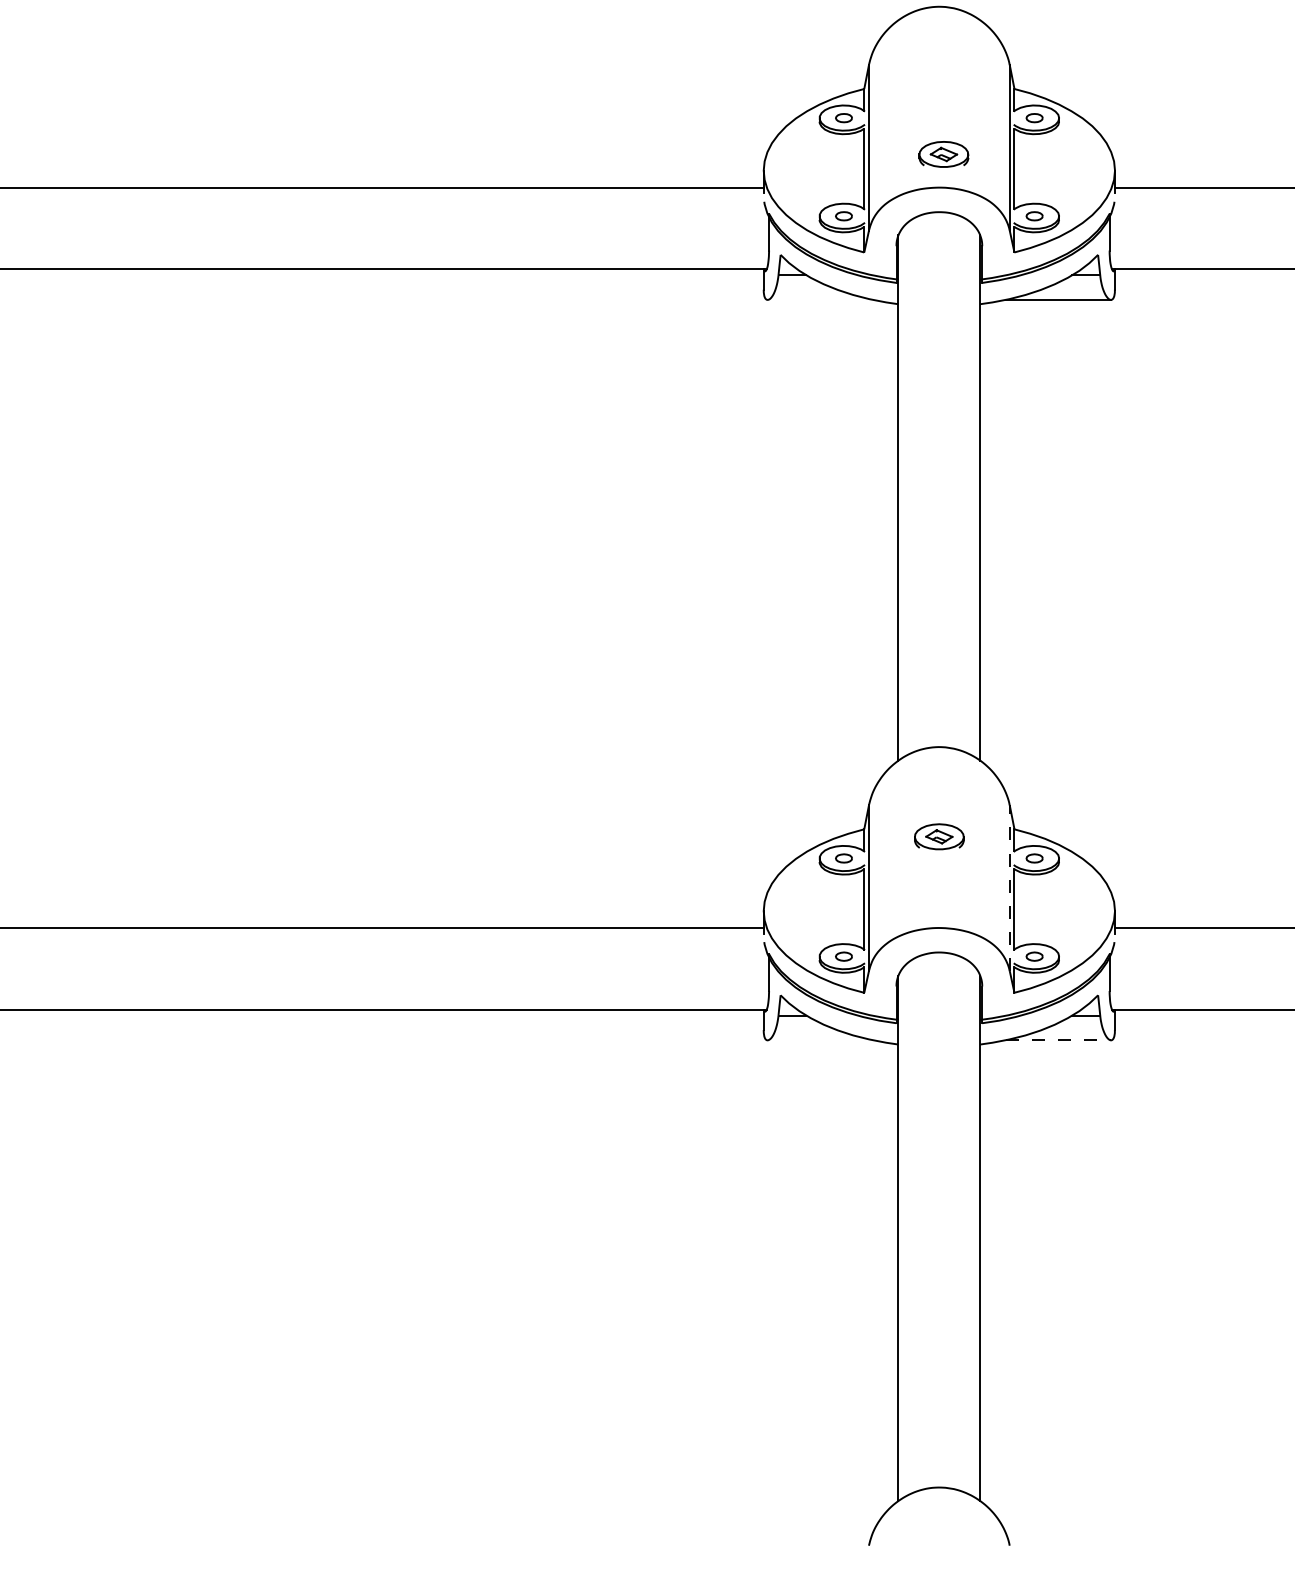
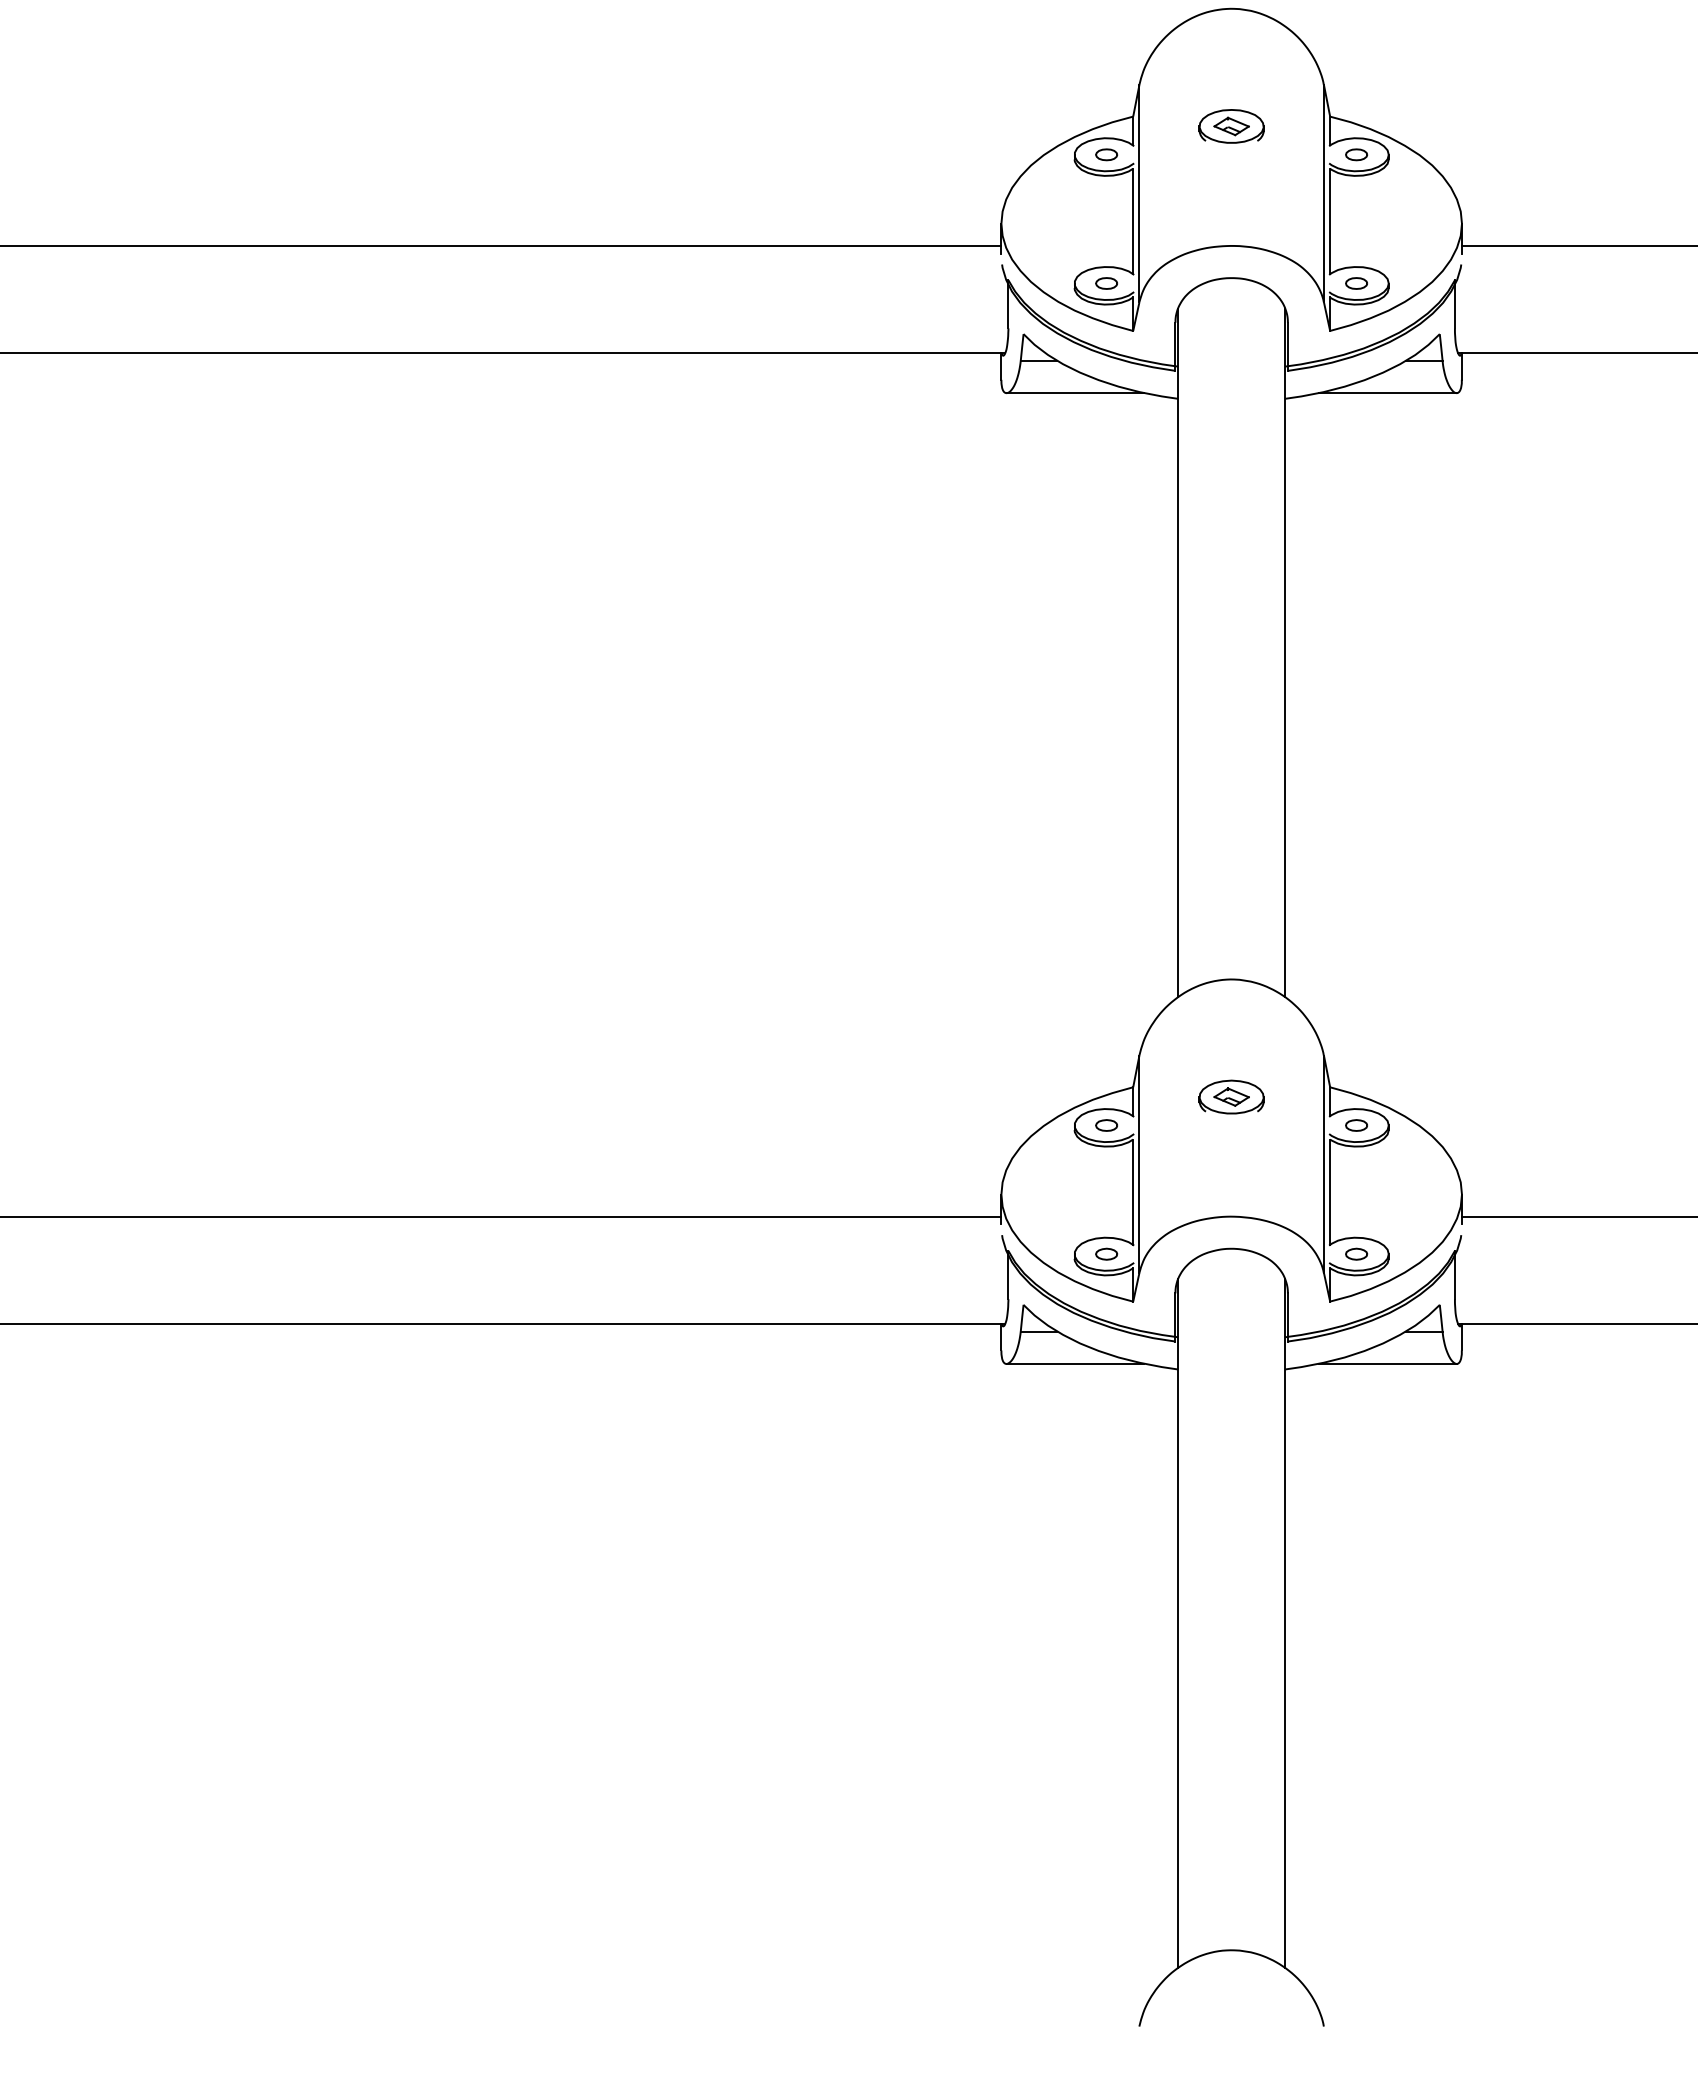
part: (943, 154) -> (1231, 126), moved
line: (820, 300) -> (1075, 393), added
line: (1009, 888) -> (1323, 1164), dashed -> solid
line: (820, 1039) -> (1075, 1363), added
line: (1058, 1039) -> (1388, 1363), dashed -> solid

